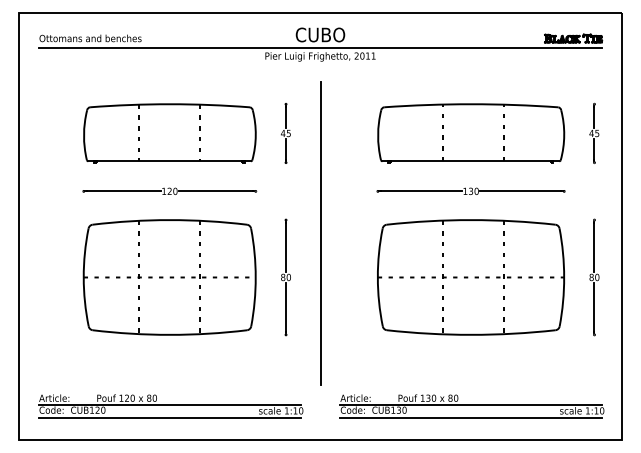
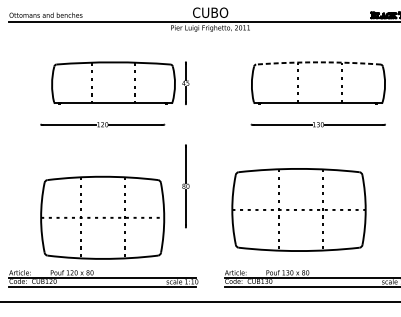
arc: (471, 104) -> (318, 62), solid -> dashed
part: (169, 133) -> (113, 83), moved
line: (320, 233) -> (210, 154), removed
part: (169, 277) -> (102, 217), moved
part: (470, 277) -> (298, 209), moved

